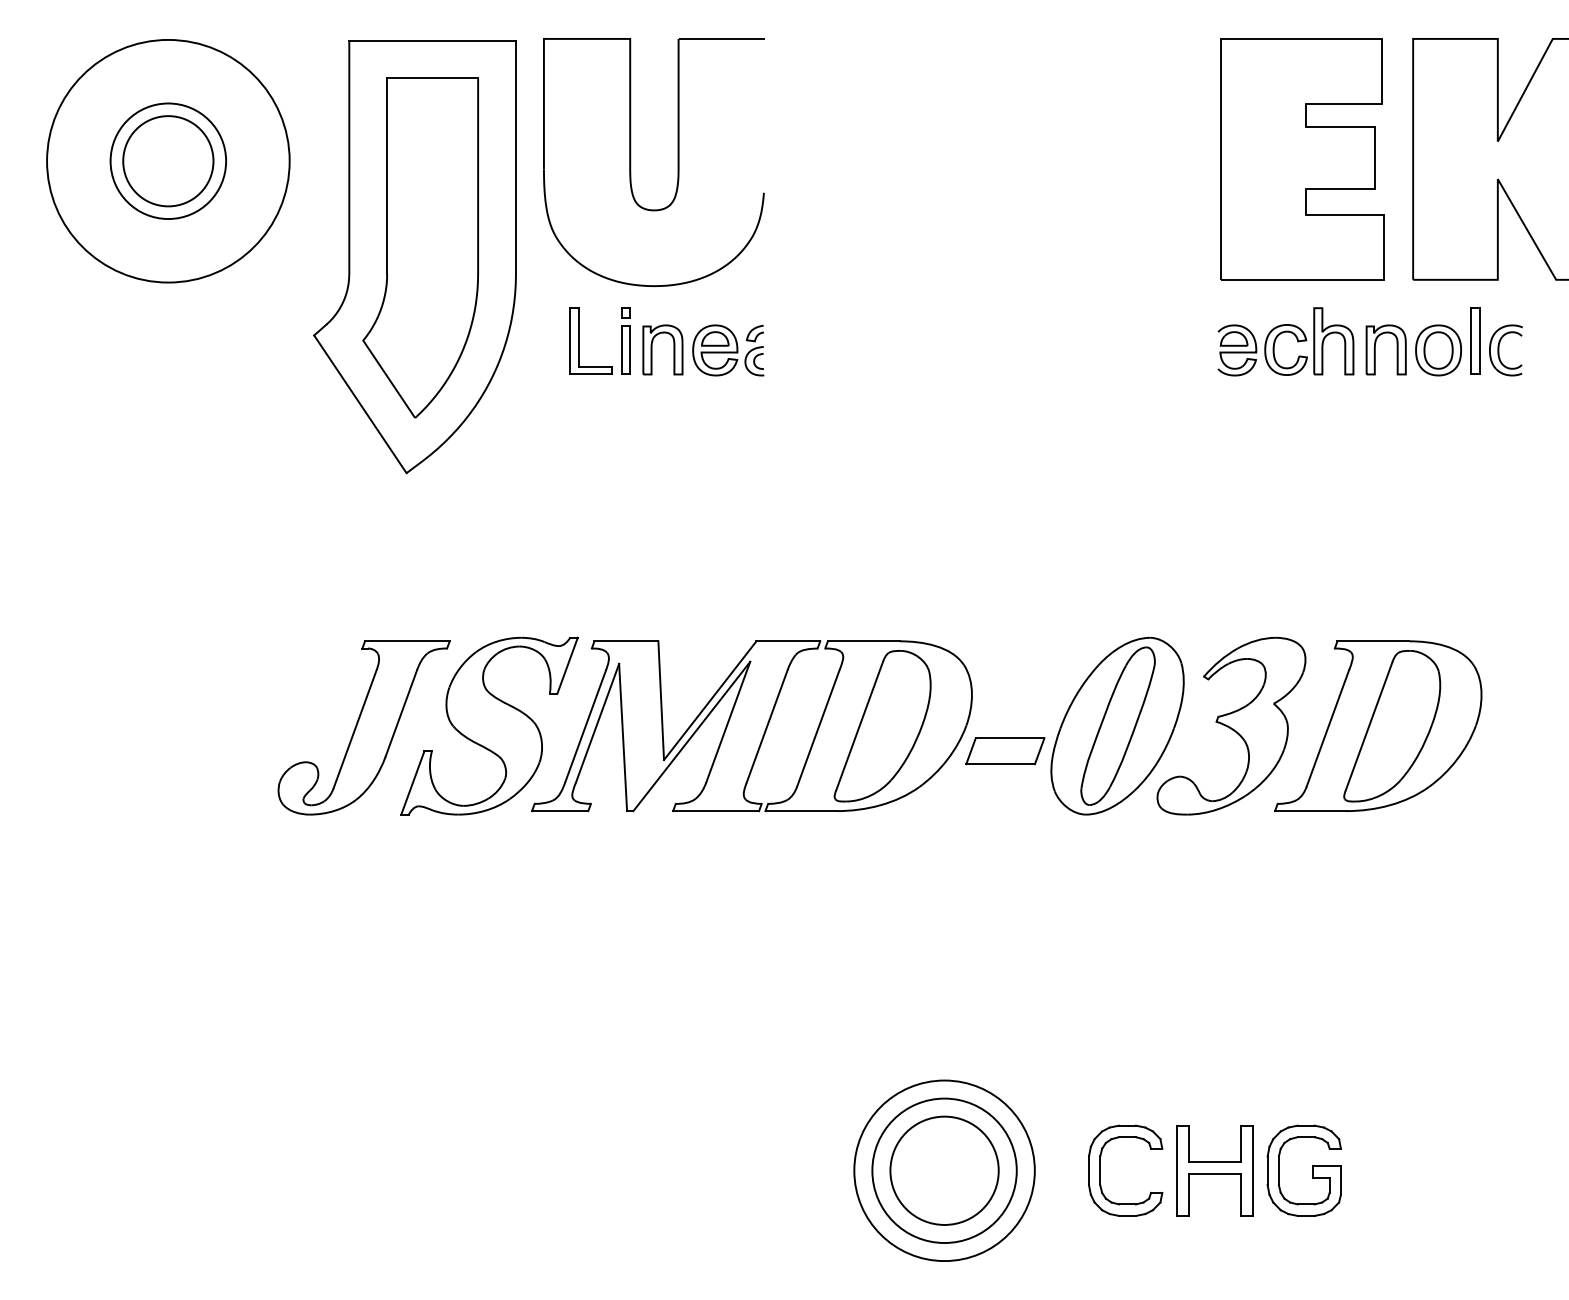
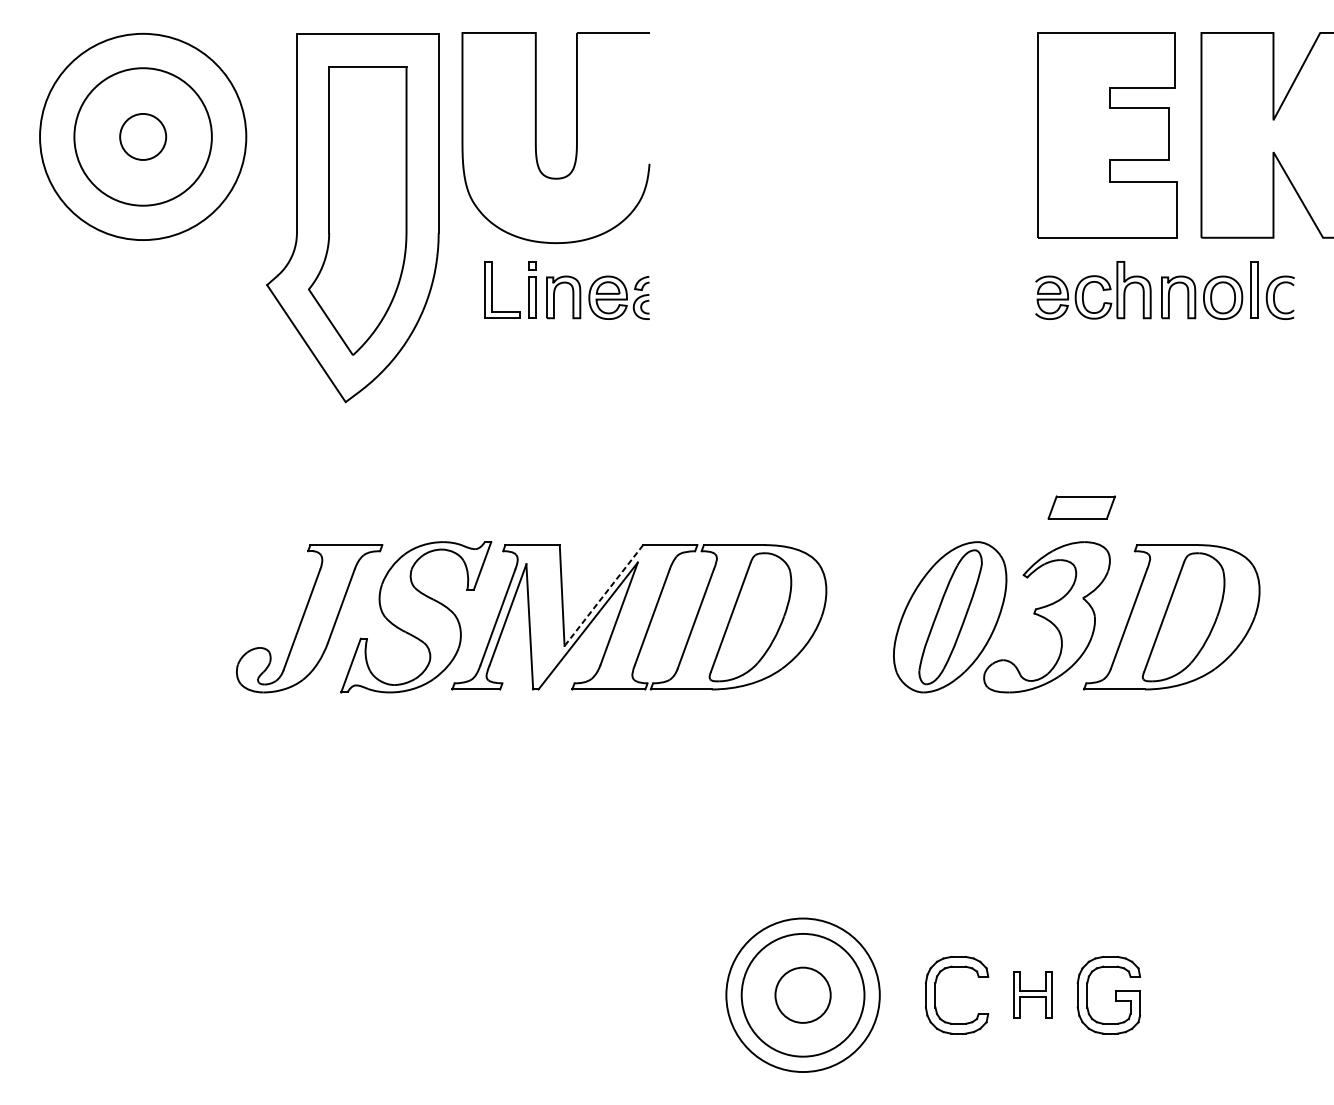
circle: (168, 161) -> (143, 137), size x0.6
circle: (168, 161) -> (143, 137), size x1.4
line: (709, 701) -> (603, 596), solid -> dashed
part: (1005, 751) -> (1081, 507), moved
circle: (944, 1170) -> (803, 995), size x0.6
part: (1214, 1170) -> (1032, 995), size x0.6

